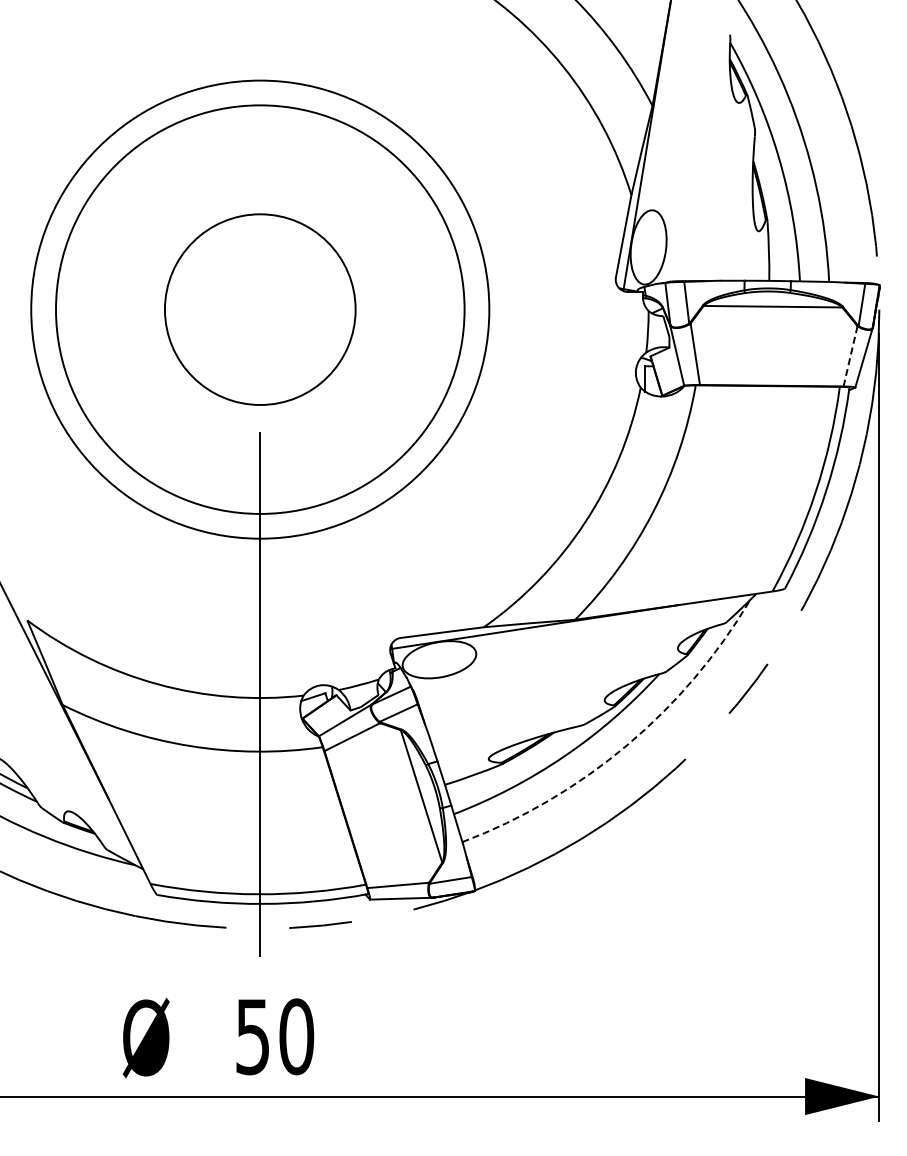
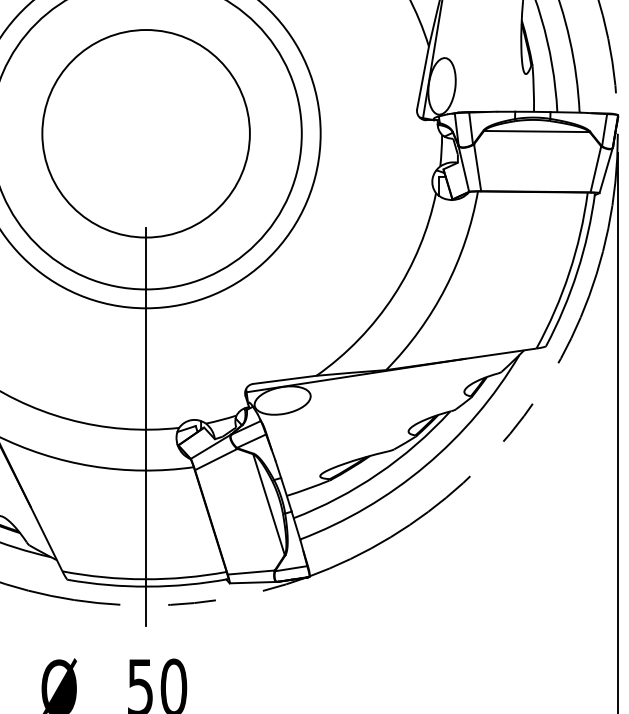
circle: (260, 309) -> (146, 133), size x1.43
line: (850, 356) -> (595, 169), dashed -> solid
arc: (626, 745) -> (425, 465), dashed -> solid

